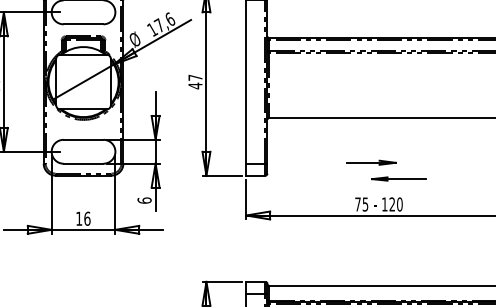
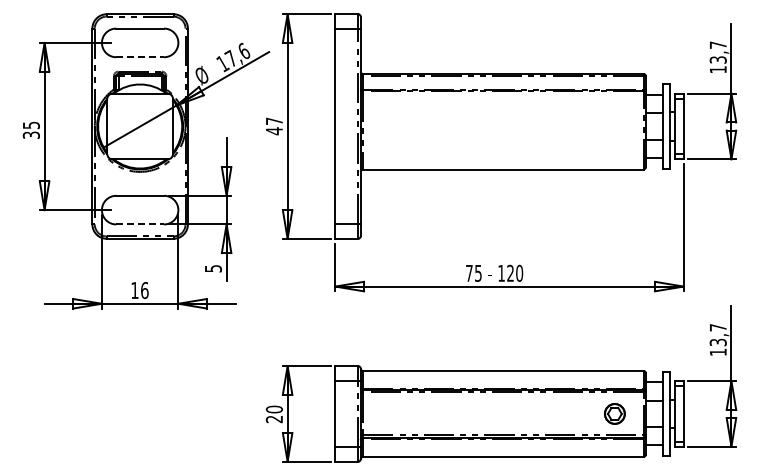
line: (83, 24) -> (140, 57), solid -> dashed
line: (83, 163) -> (140, 224), solid -> dashed
part: (386, 164) -> (503, 225), removed
text: (144, 200) -> (213, 268), 6 -> 5

